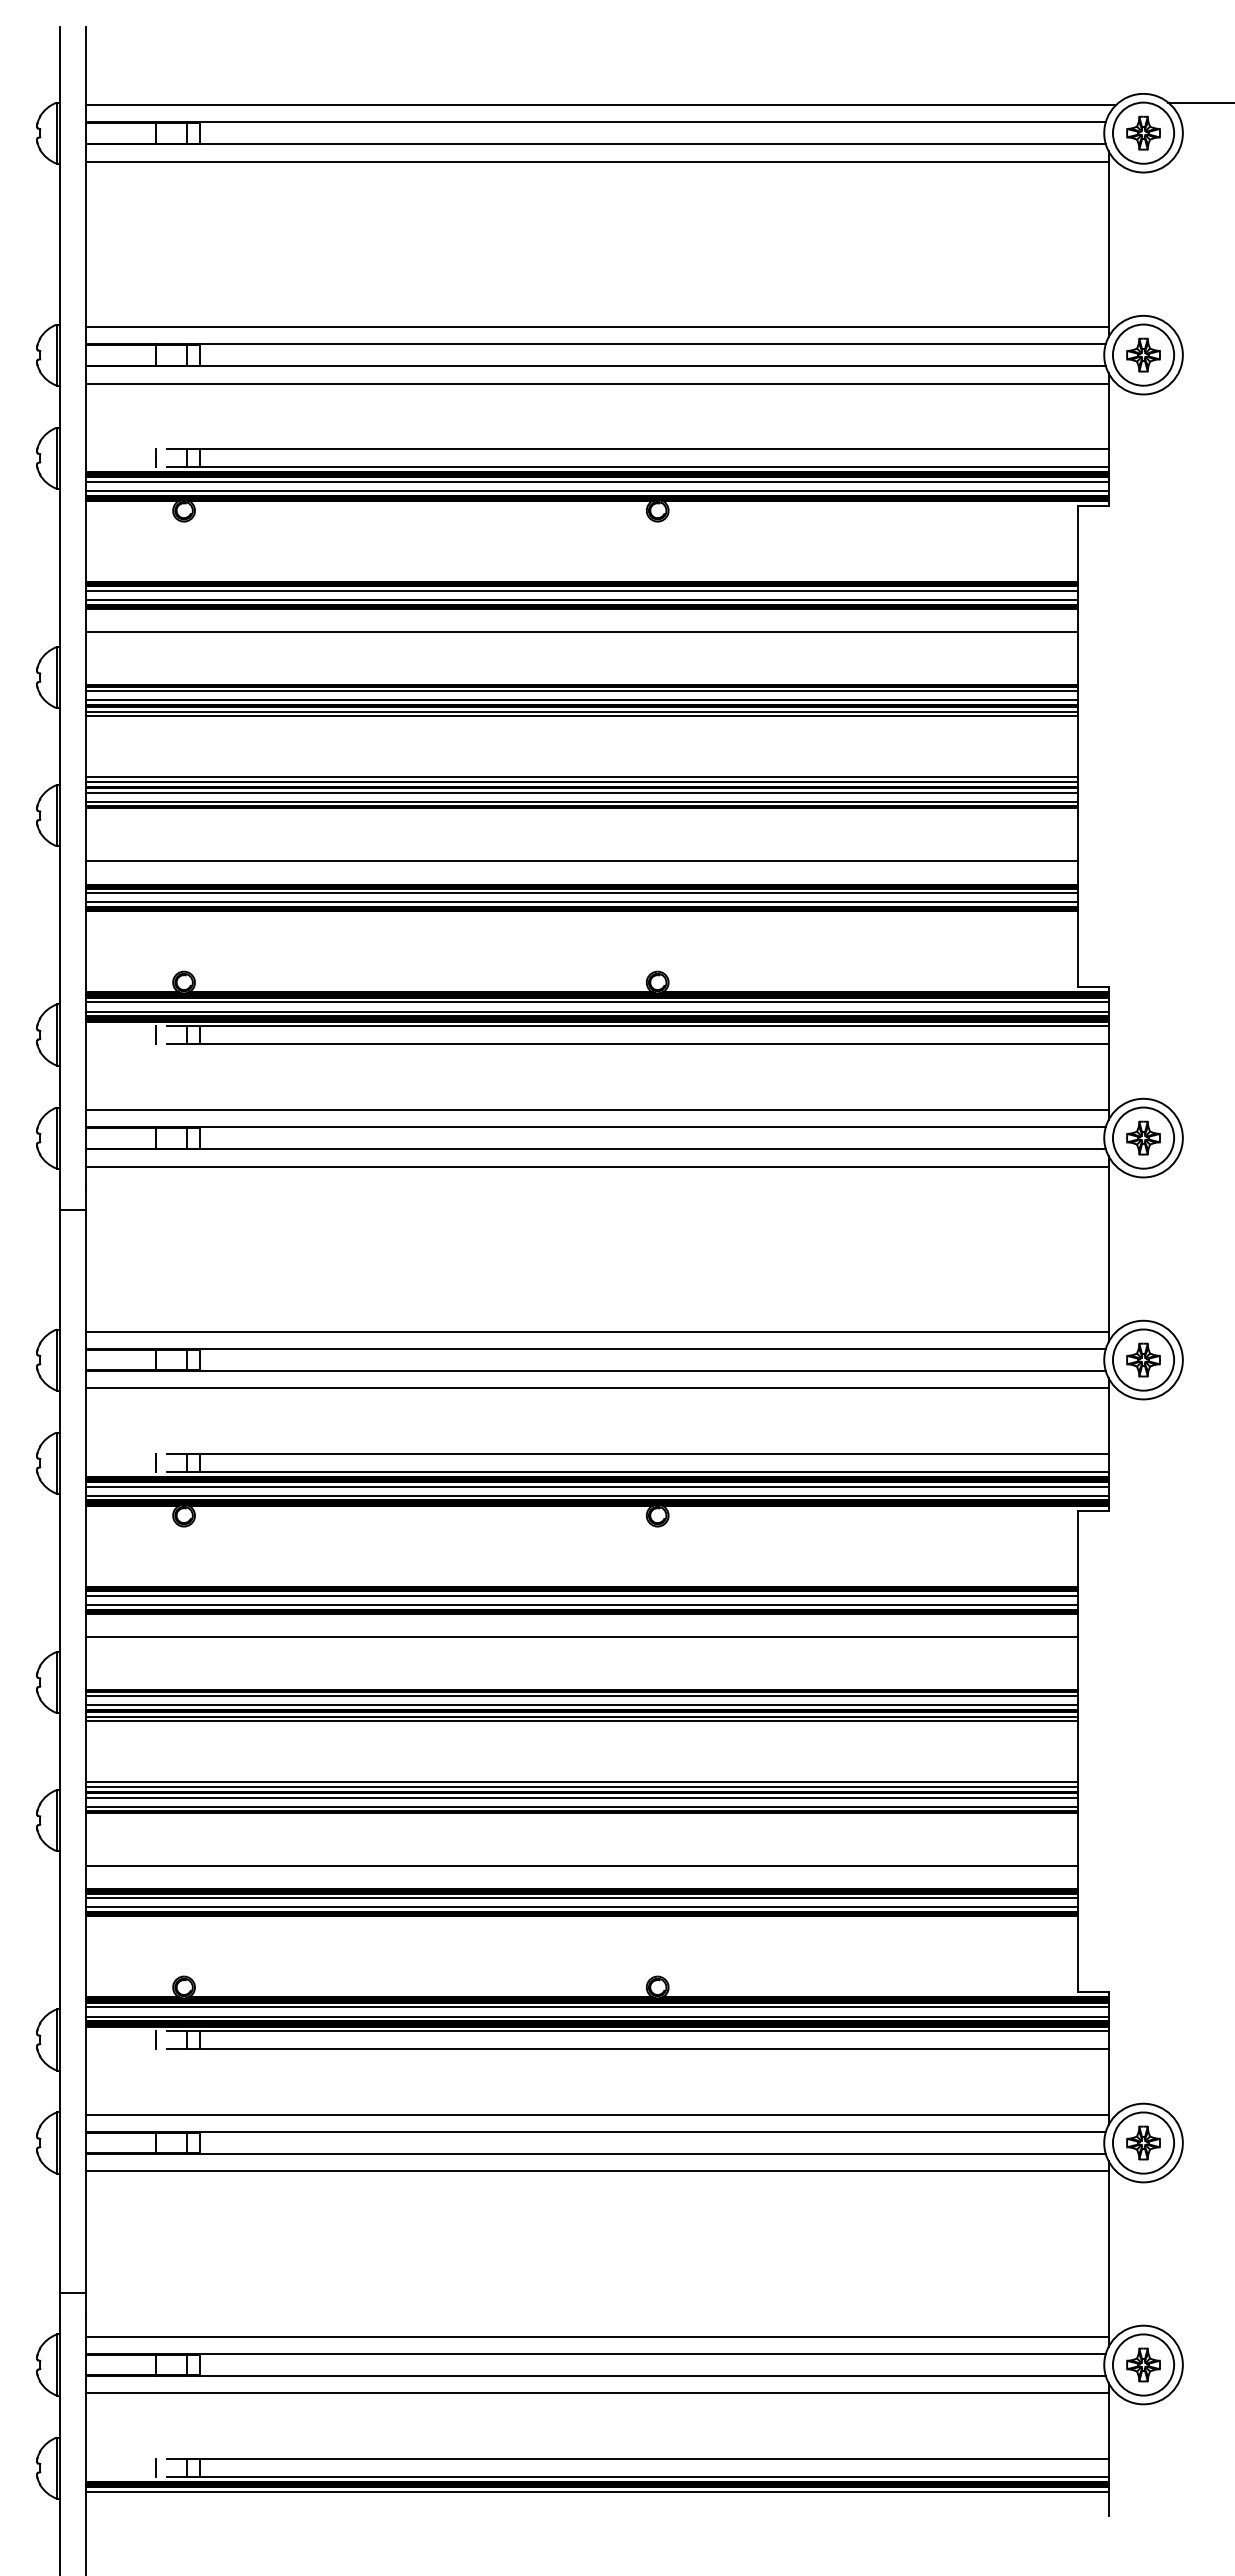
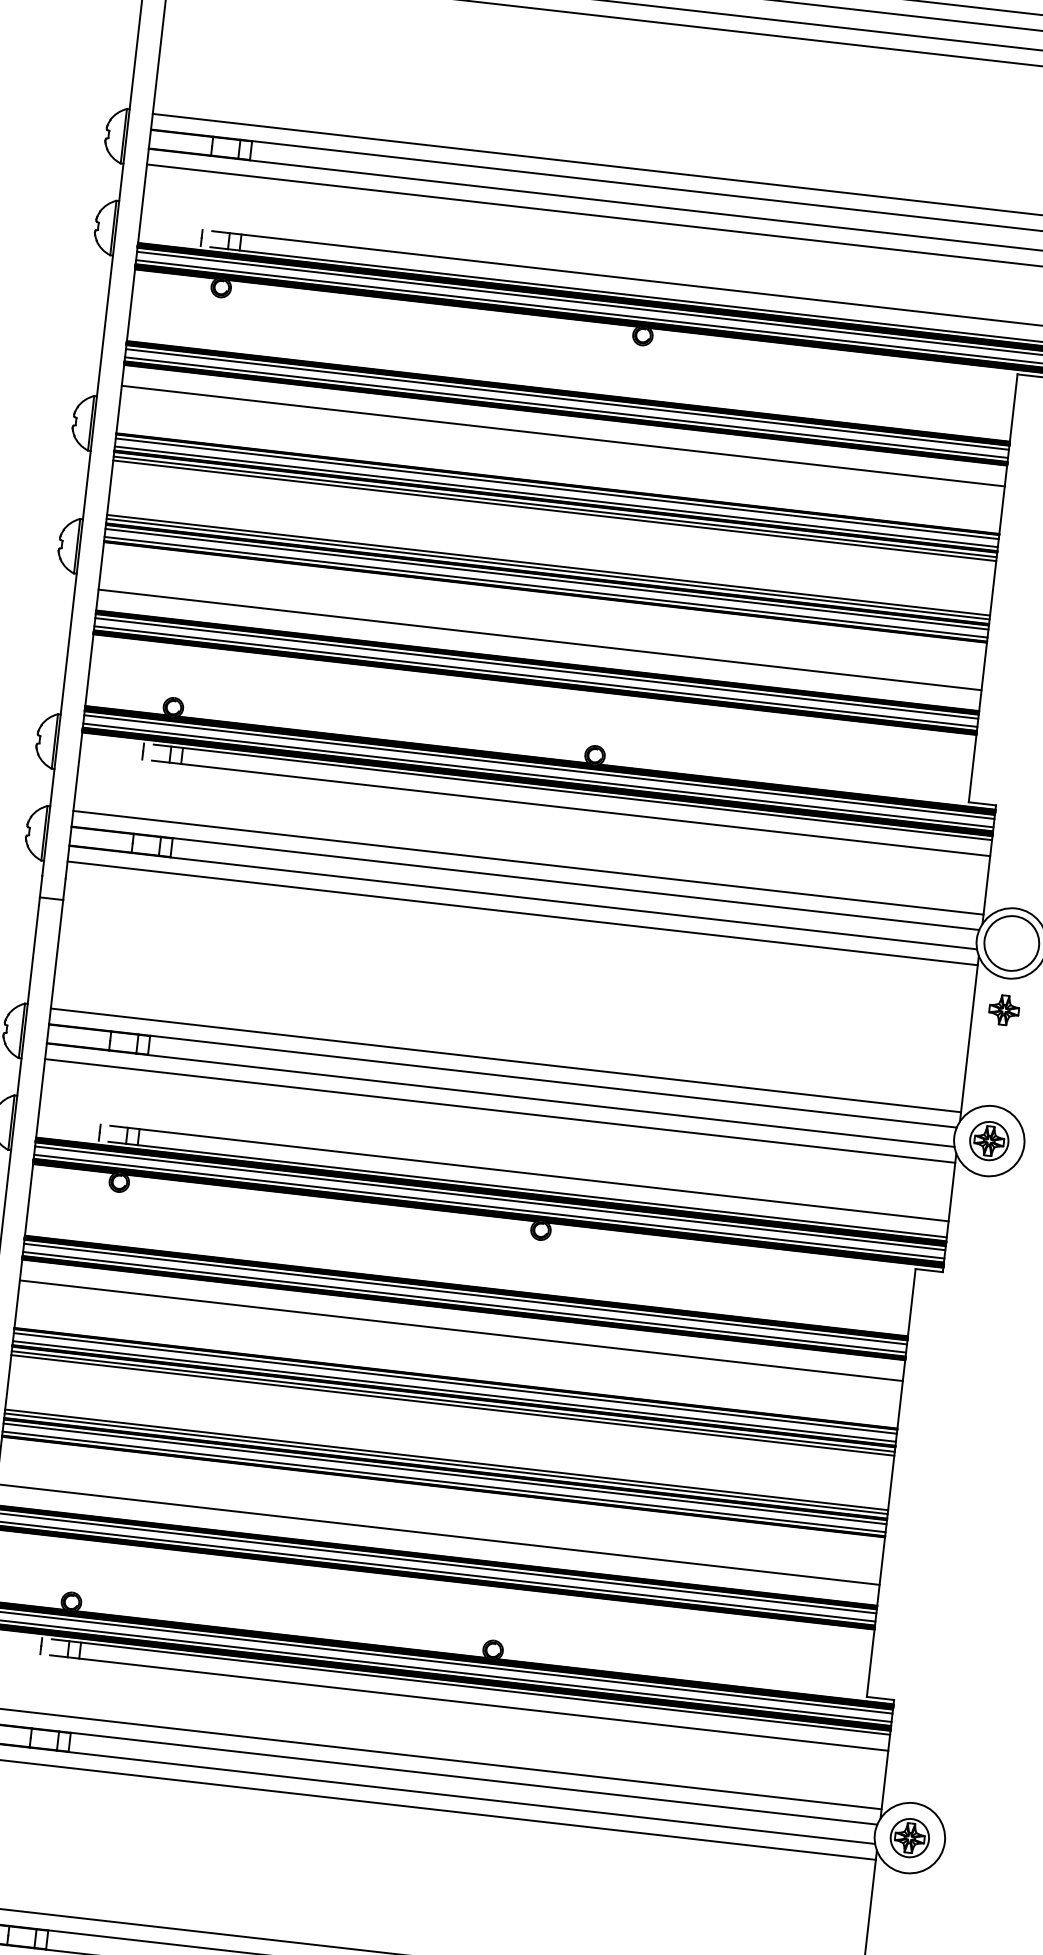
part: (1143, 1137) -> (1004, 1009), moved
circle: (1143, 1359) -> (989, 1140), size x0.7
circle: (1143, 2142) -> (909, 1837), size x0.7

